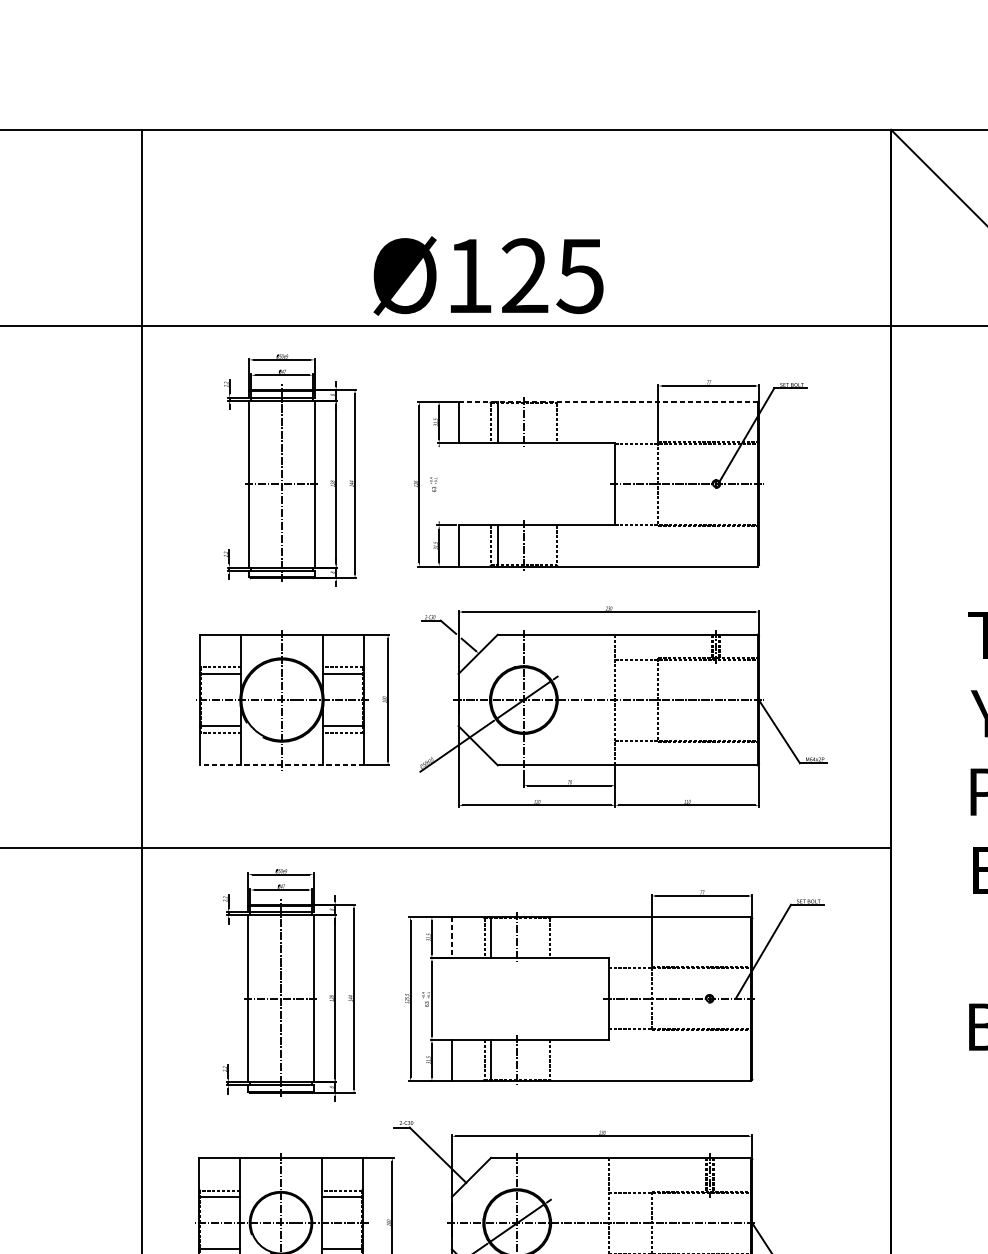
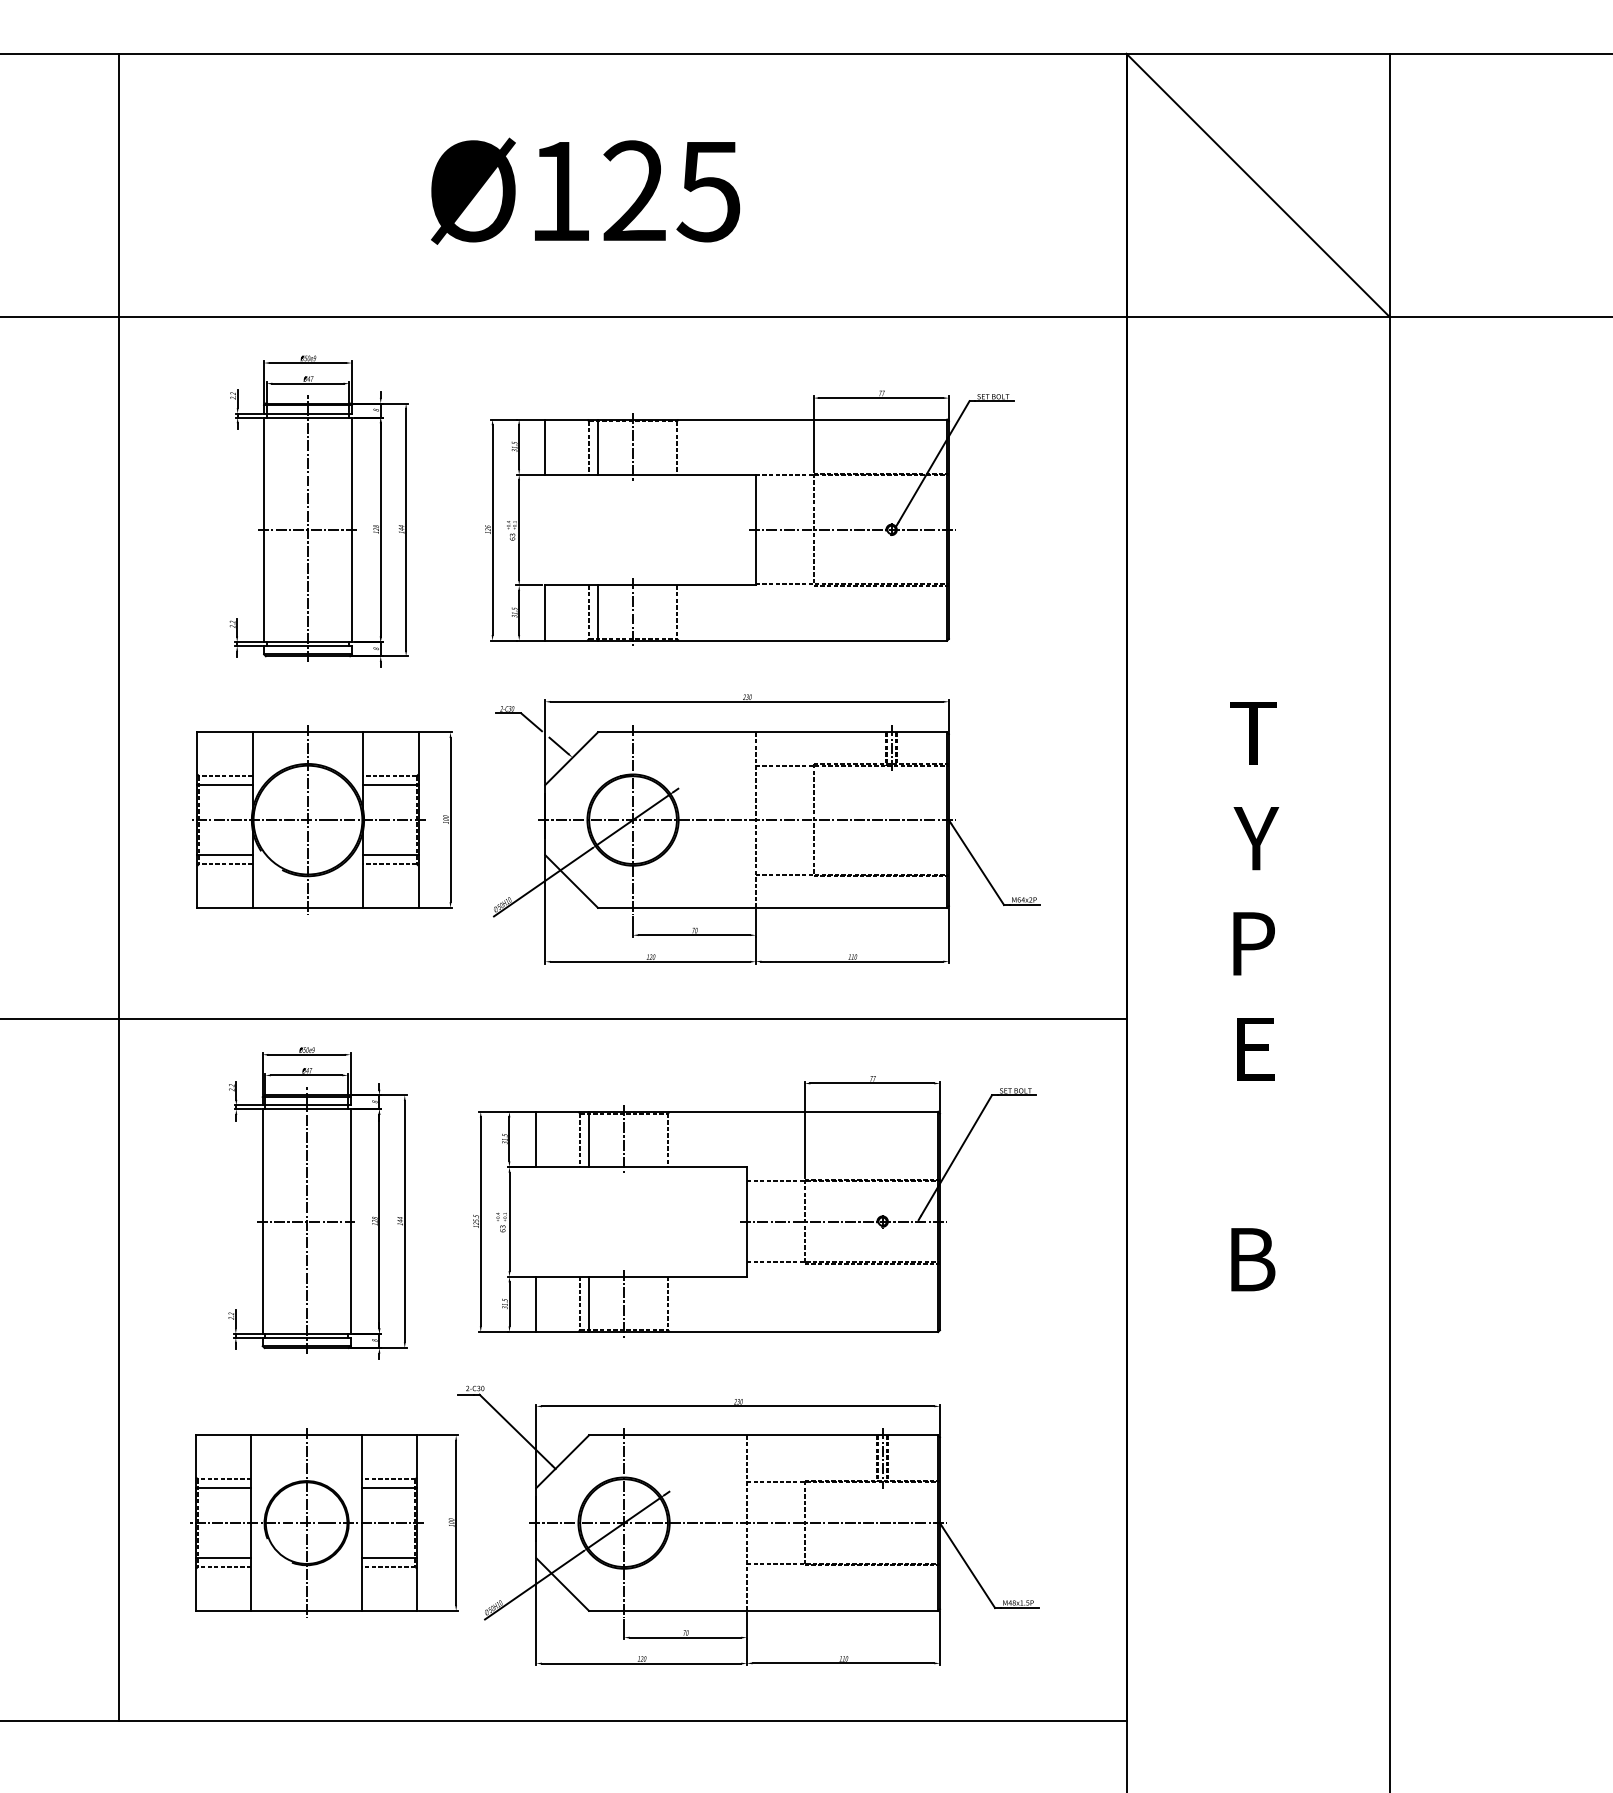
text: (488, 275) -> (585, 190), moved
line: (608, 401) -> (746, 419), dashed -> solid
line: (439, 484) -> (519, 530), added
line: (281, 765) -> (307, 907), dashed -> solid
line: (452, 937) -> (536, 1139), dashed -> solid

